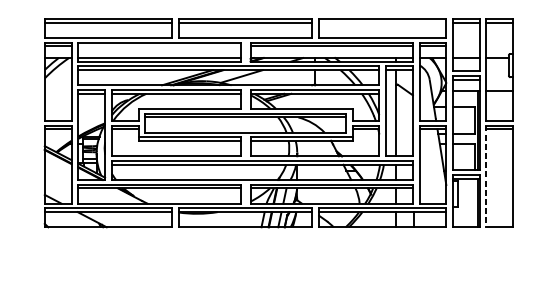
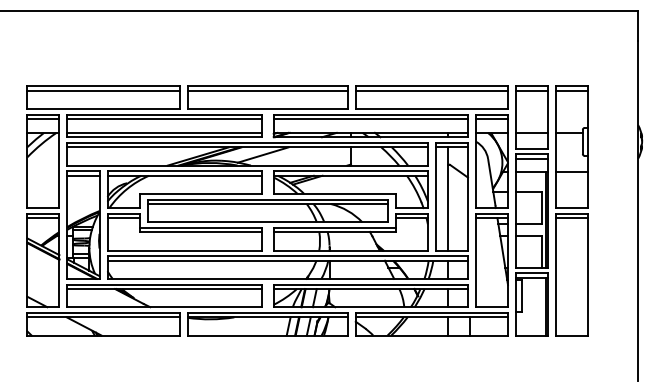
line: (382, 22) -> (431, 90), added
line: (159, 46) -> (164, 119), added
line: (486, 176) -> (556, 274), dashed -> solid

